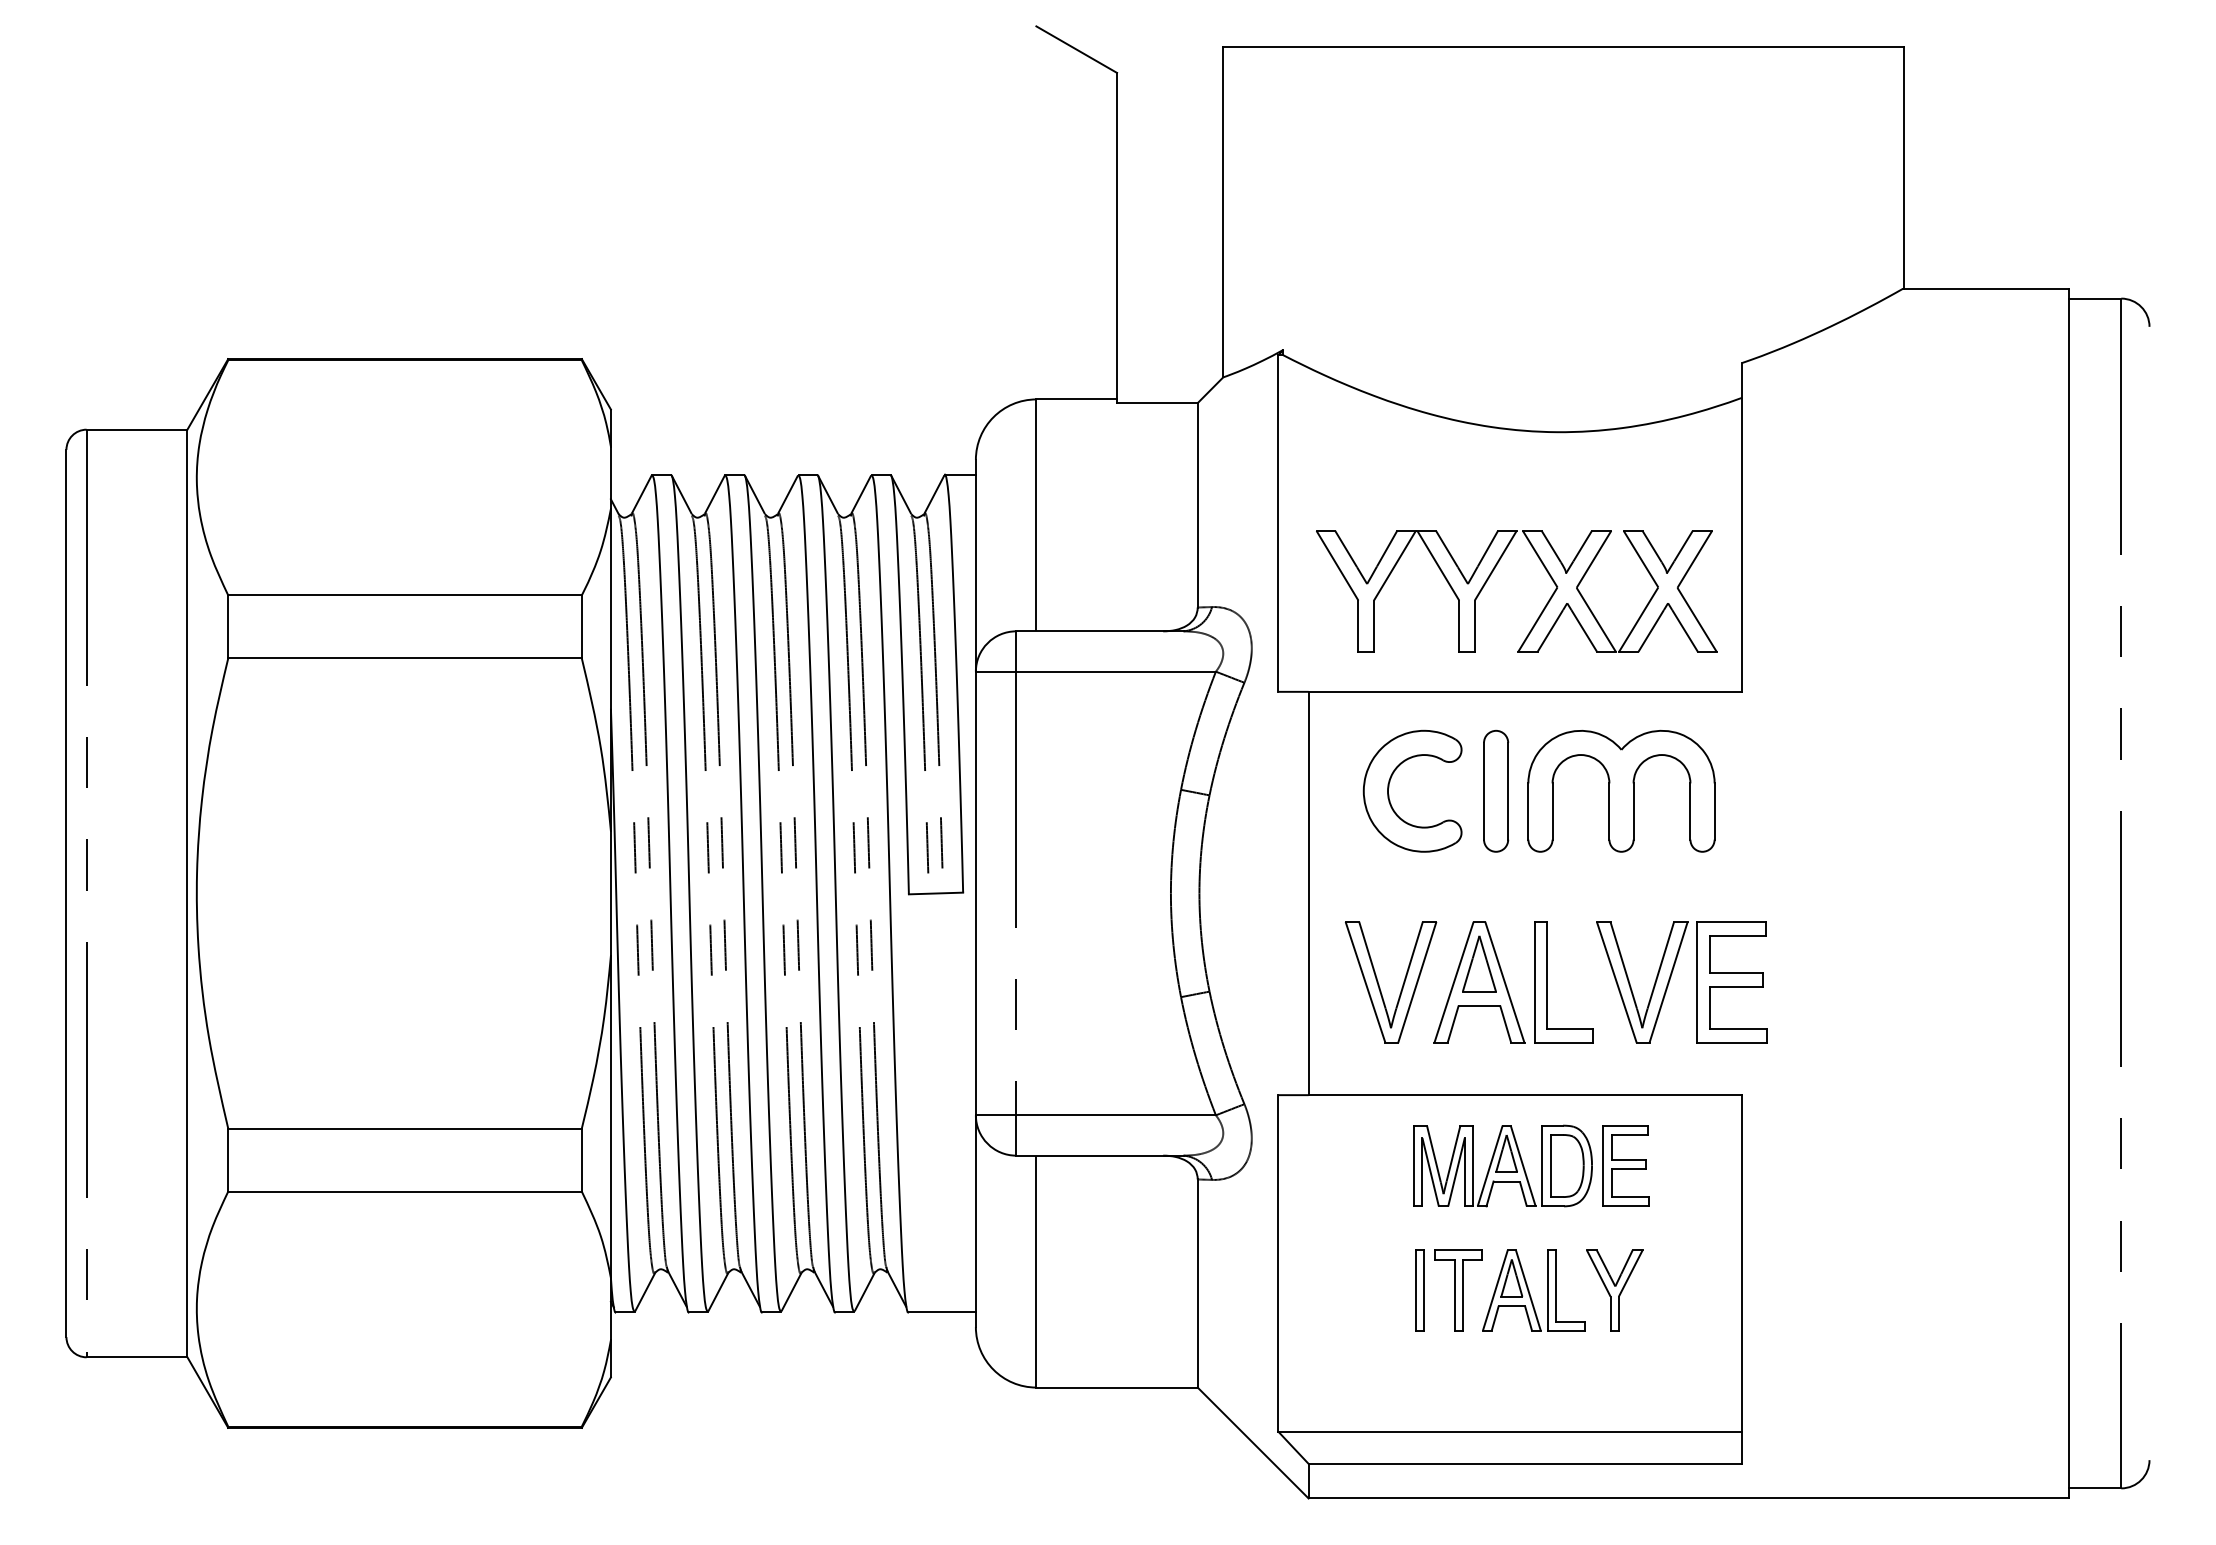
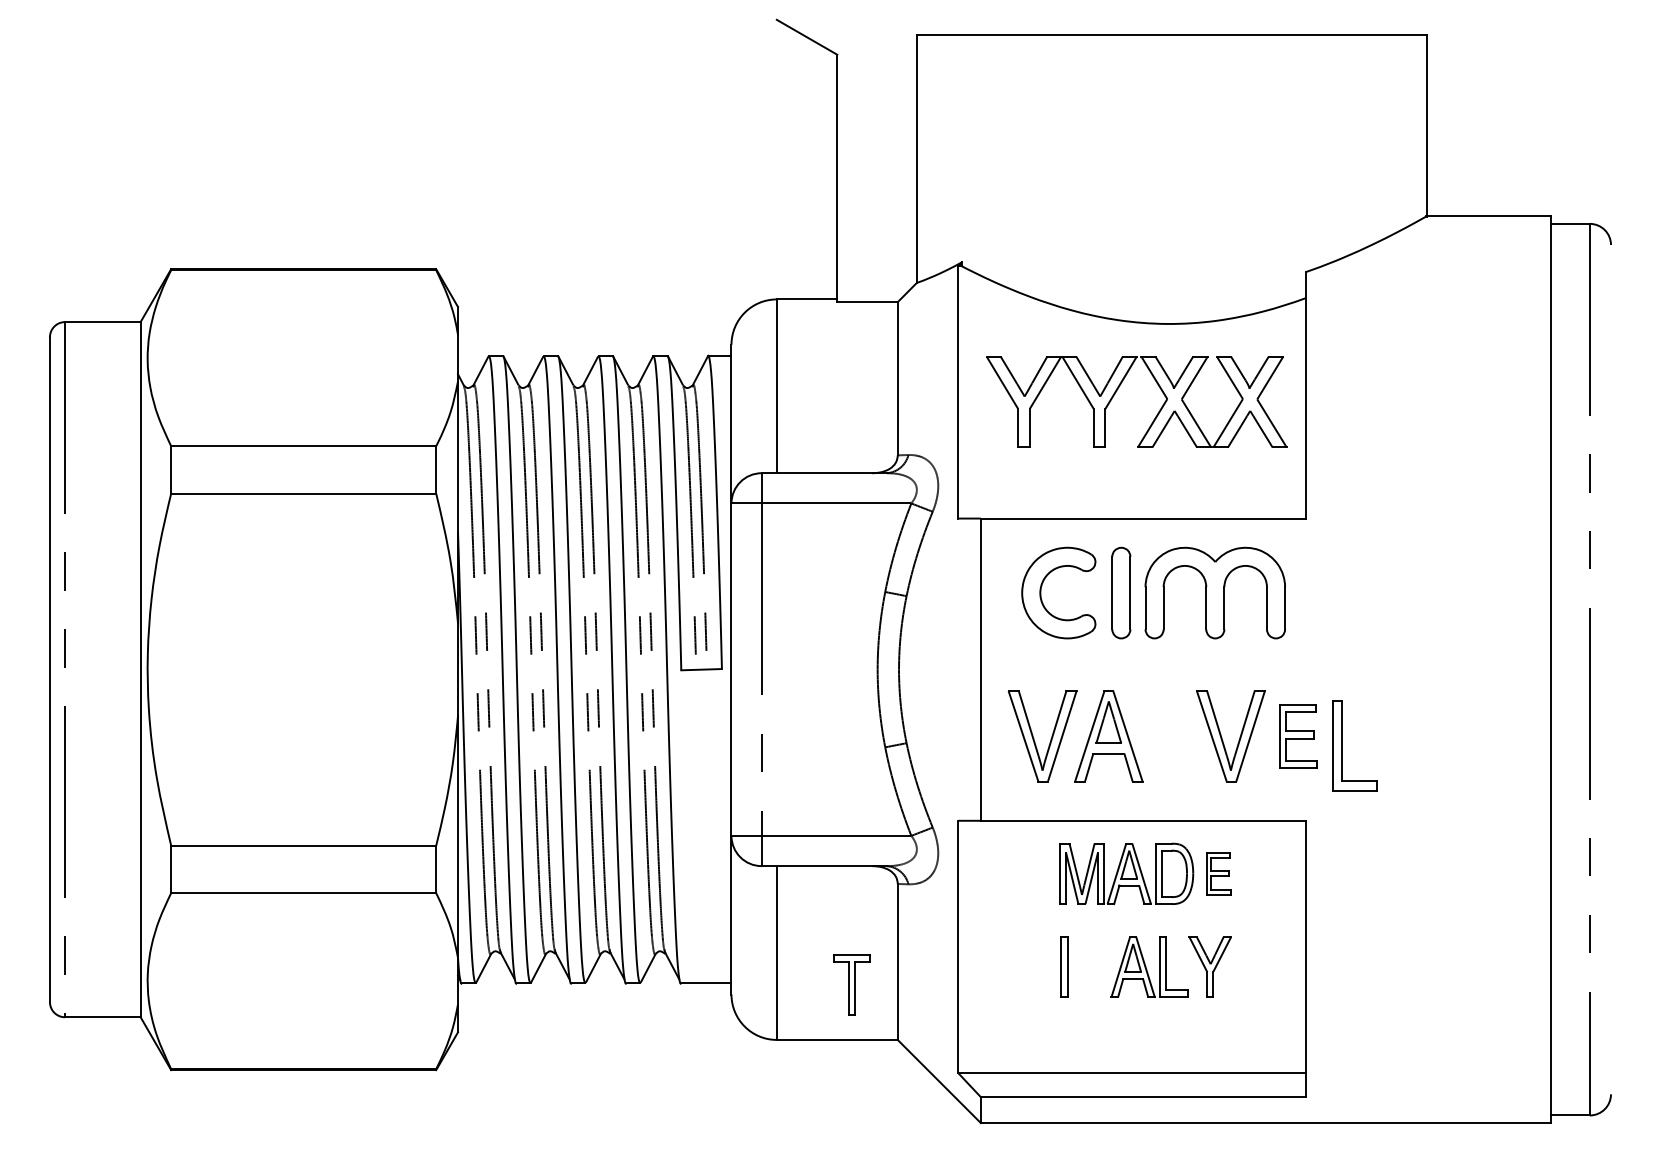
part: (1489, 578) -> (1116, 392), moved
part: (1547, 982) -> (1342, 746), moved
part: (1731, 982) -> (1297, 736), size x0.7
part: (1625, 1165) -> (1218, 873), size x0.7
part: (1458, 1290) -> (851, 985), moved

